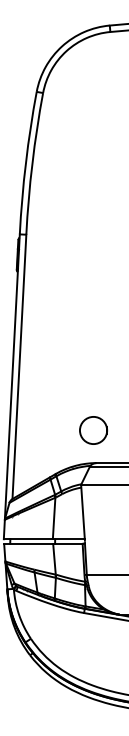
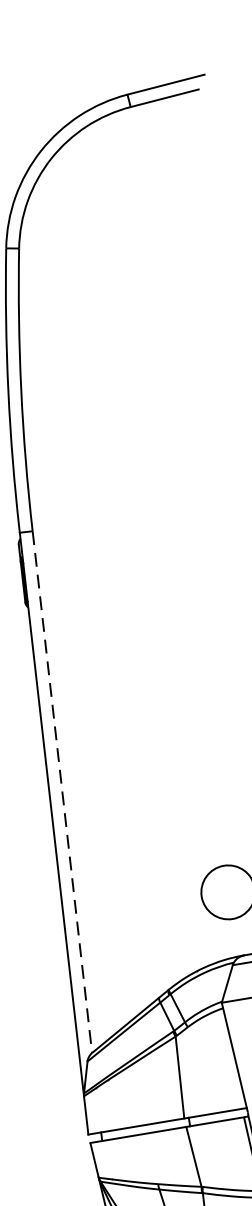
line: (19, 367) -> (62, 793), solid -> dashed

